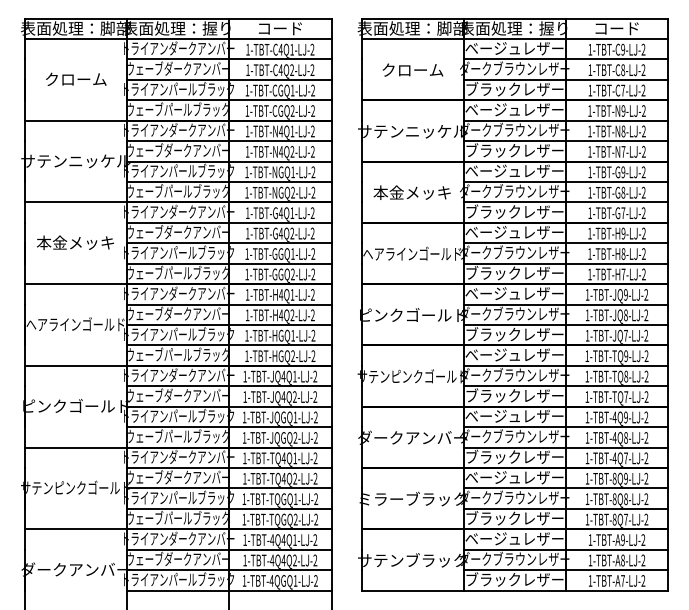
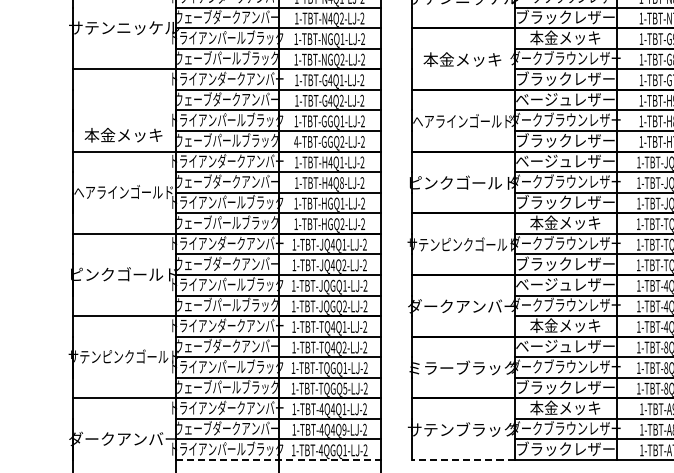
text: (514, 170) -> (565, 37), ベージュレザー -> 本金メッキ
text: (75, 242) -> (123, 134), moved
text: (247, 274) -> (296, 141), 1-TBT-GGQ2-LJ-2 -> 4-TBT-GGQ2-LJ-2
text: (292, 315) -> (341, 183), 1-TBT-H4Q2-LJ-2 -> 1-TBT-H4Q8-LJ-2
text: (514, 354) -> (565, 222), ベージュレザー -> 本金メッキ
text: (514, 456) -> (565, 325), ブラックレザー -> 本金メッキ
text: (295, 519) -> (344, 388), 1-TBT-TQGQ2-LJ-2 -> 1-TBT-TQGQ5-LJ-2
text: (514, 538) -> (565, 407), ベージュレザー -> 本金メッキ
text: (294, 560) -> (343, 429), 1-TBT-4Q4Q2-LJ-2 -> 1-TBT-4Q4Q9-LJ-2
line: (229, 590) -> (278, 459), solid -> dashed
line: (412, 590) -> (462, 459), solid -> dashed

